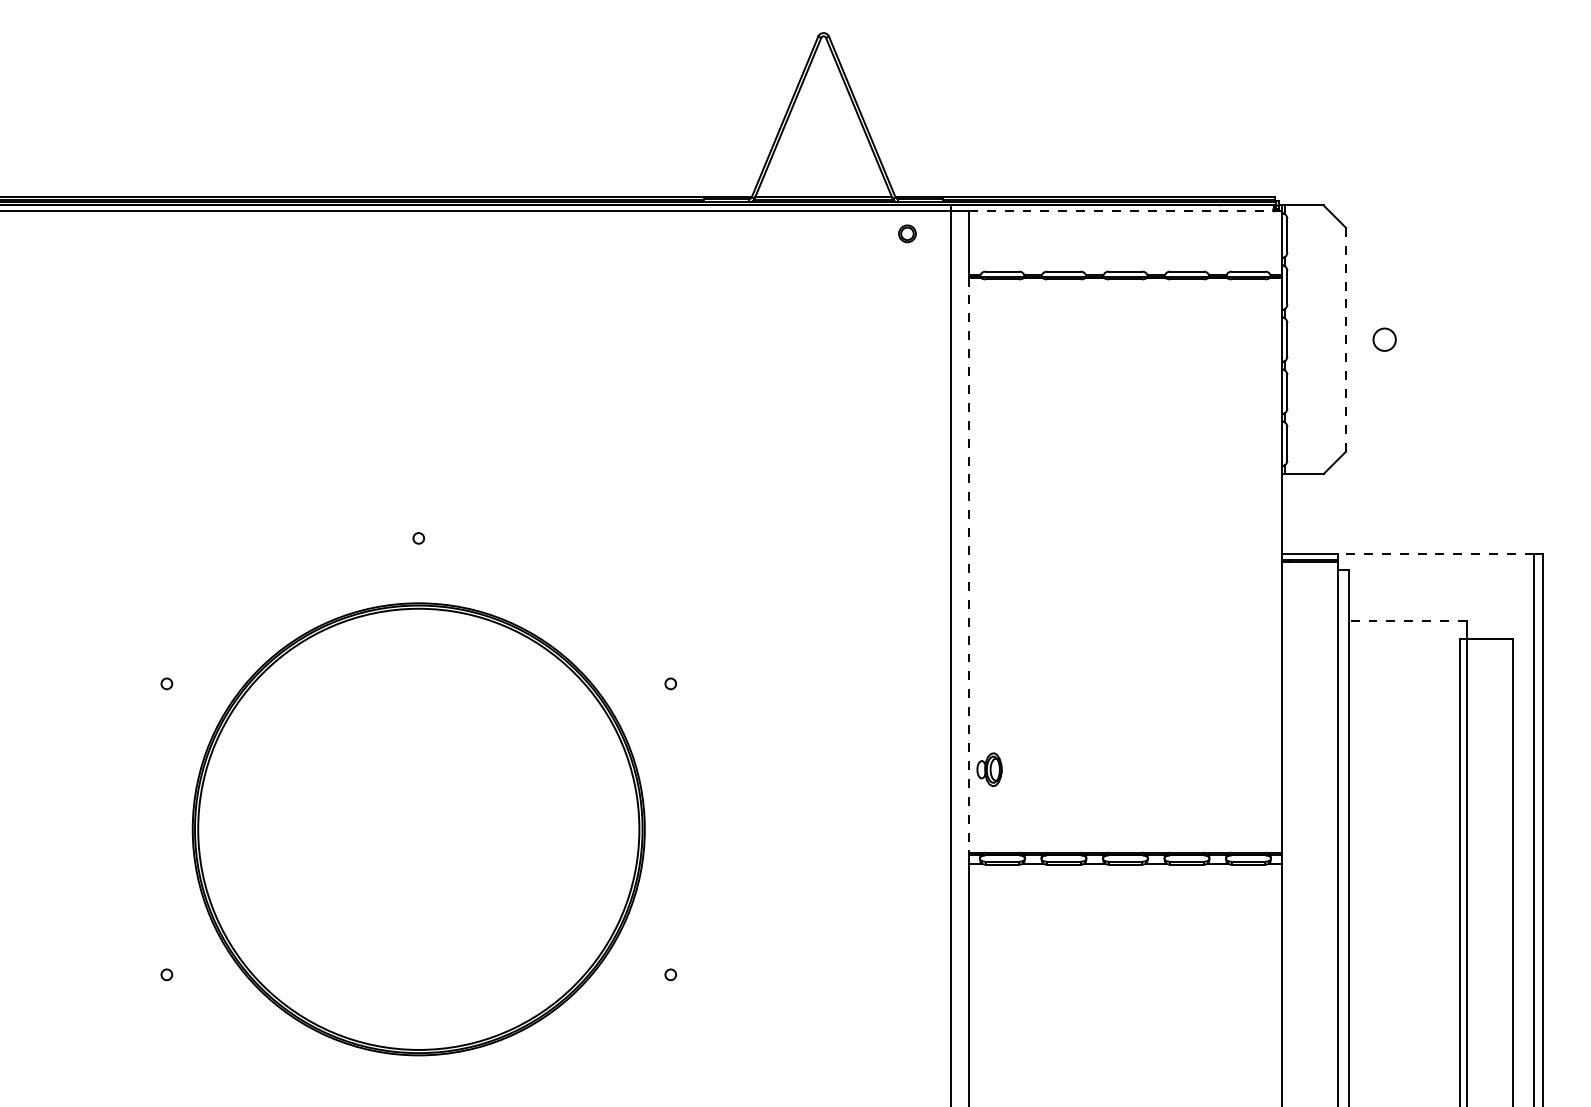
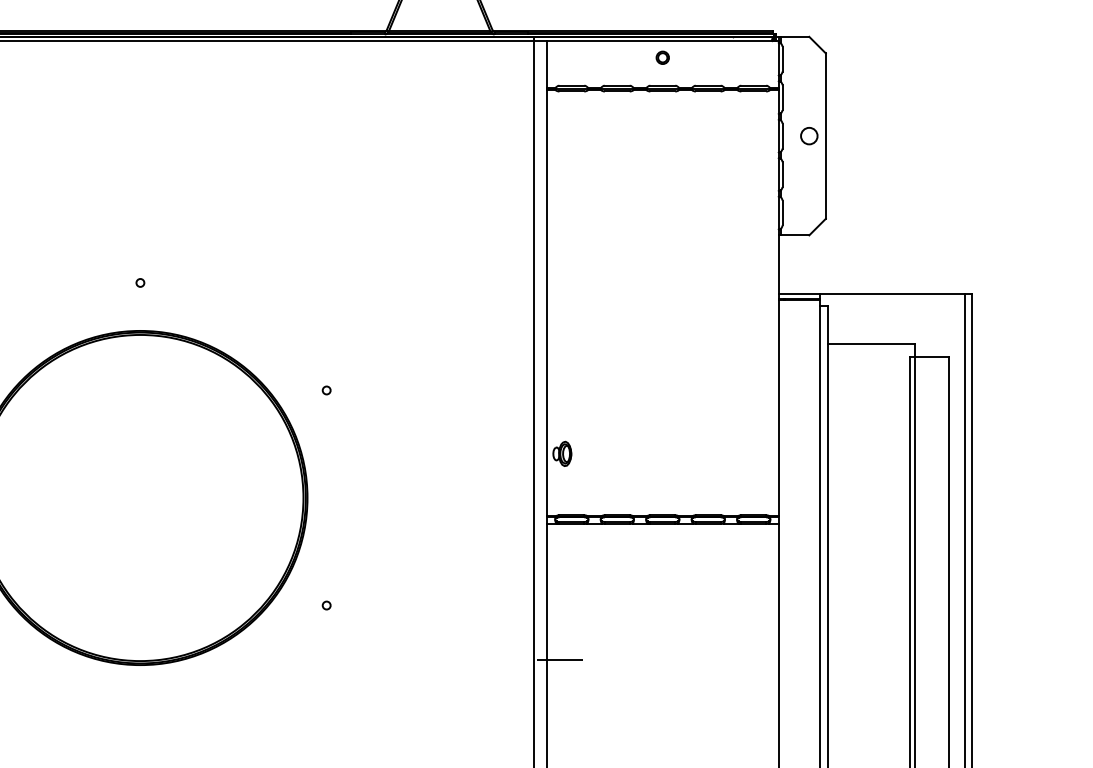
line: (1125, 211) -> (662, 41), dashed -> solid
part: (907, 233) -> (662, 57), moved
line: (1346, 339) -> (826, 135), dashed -> solid
circle: (1384, 339) -> (809, 135), moved
line: (1436, 553) -> (892, 294), dashed -> solid
line: (968, 565) -> (546, 302), dashed -> solid
line: (1408, 620) -> (872, 343), dashed -> solid
line: (985, 1048) -> (559, 660), added

